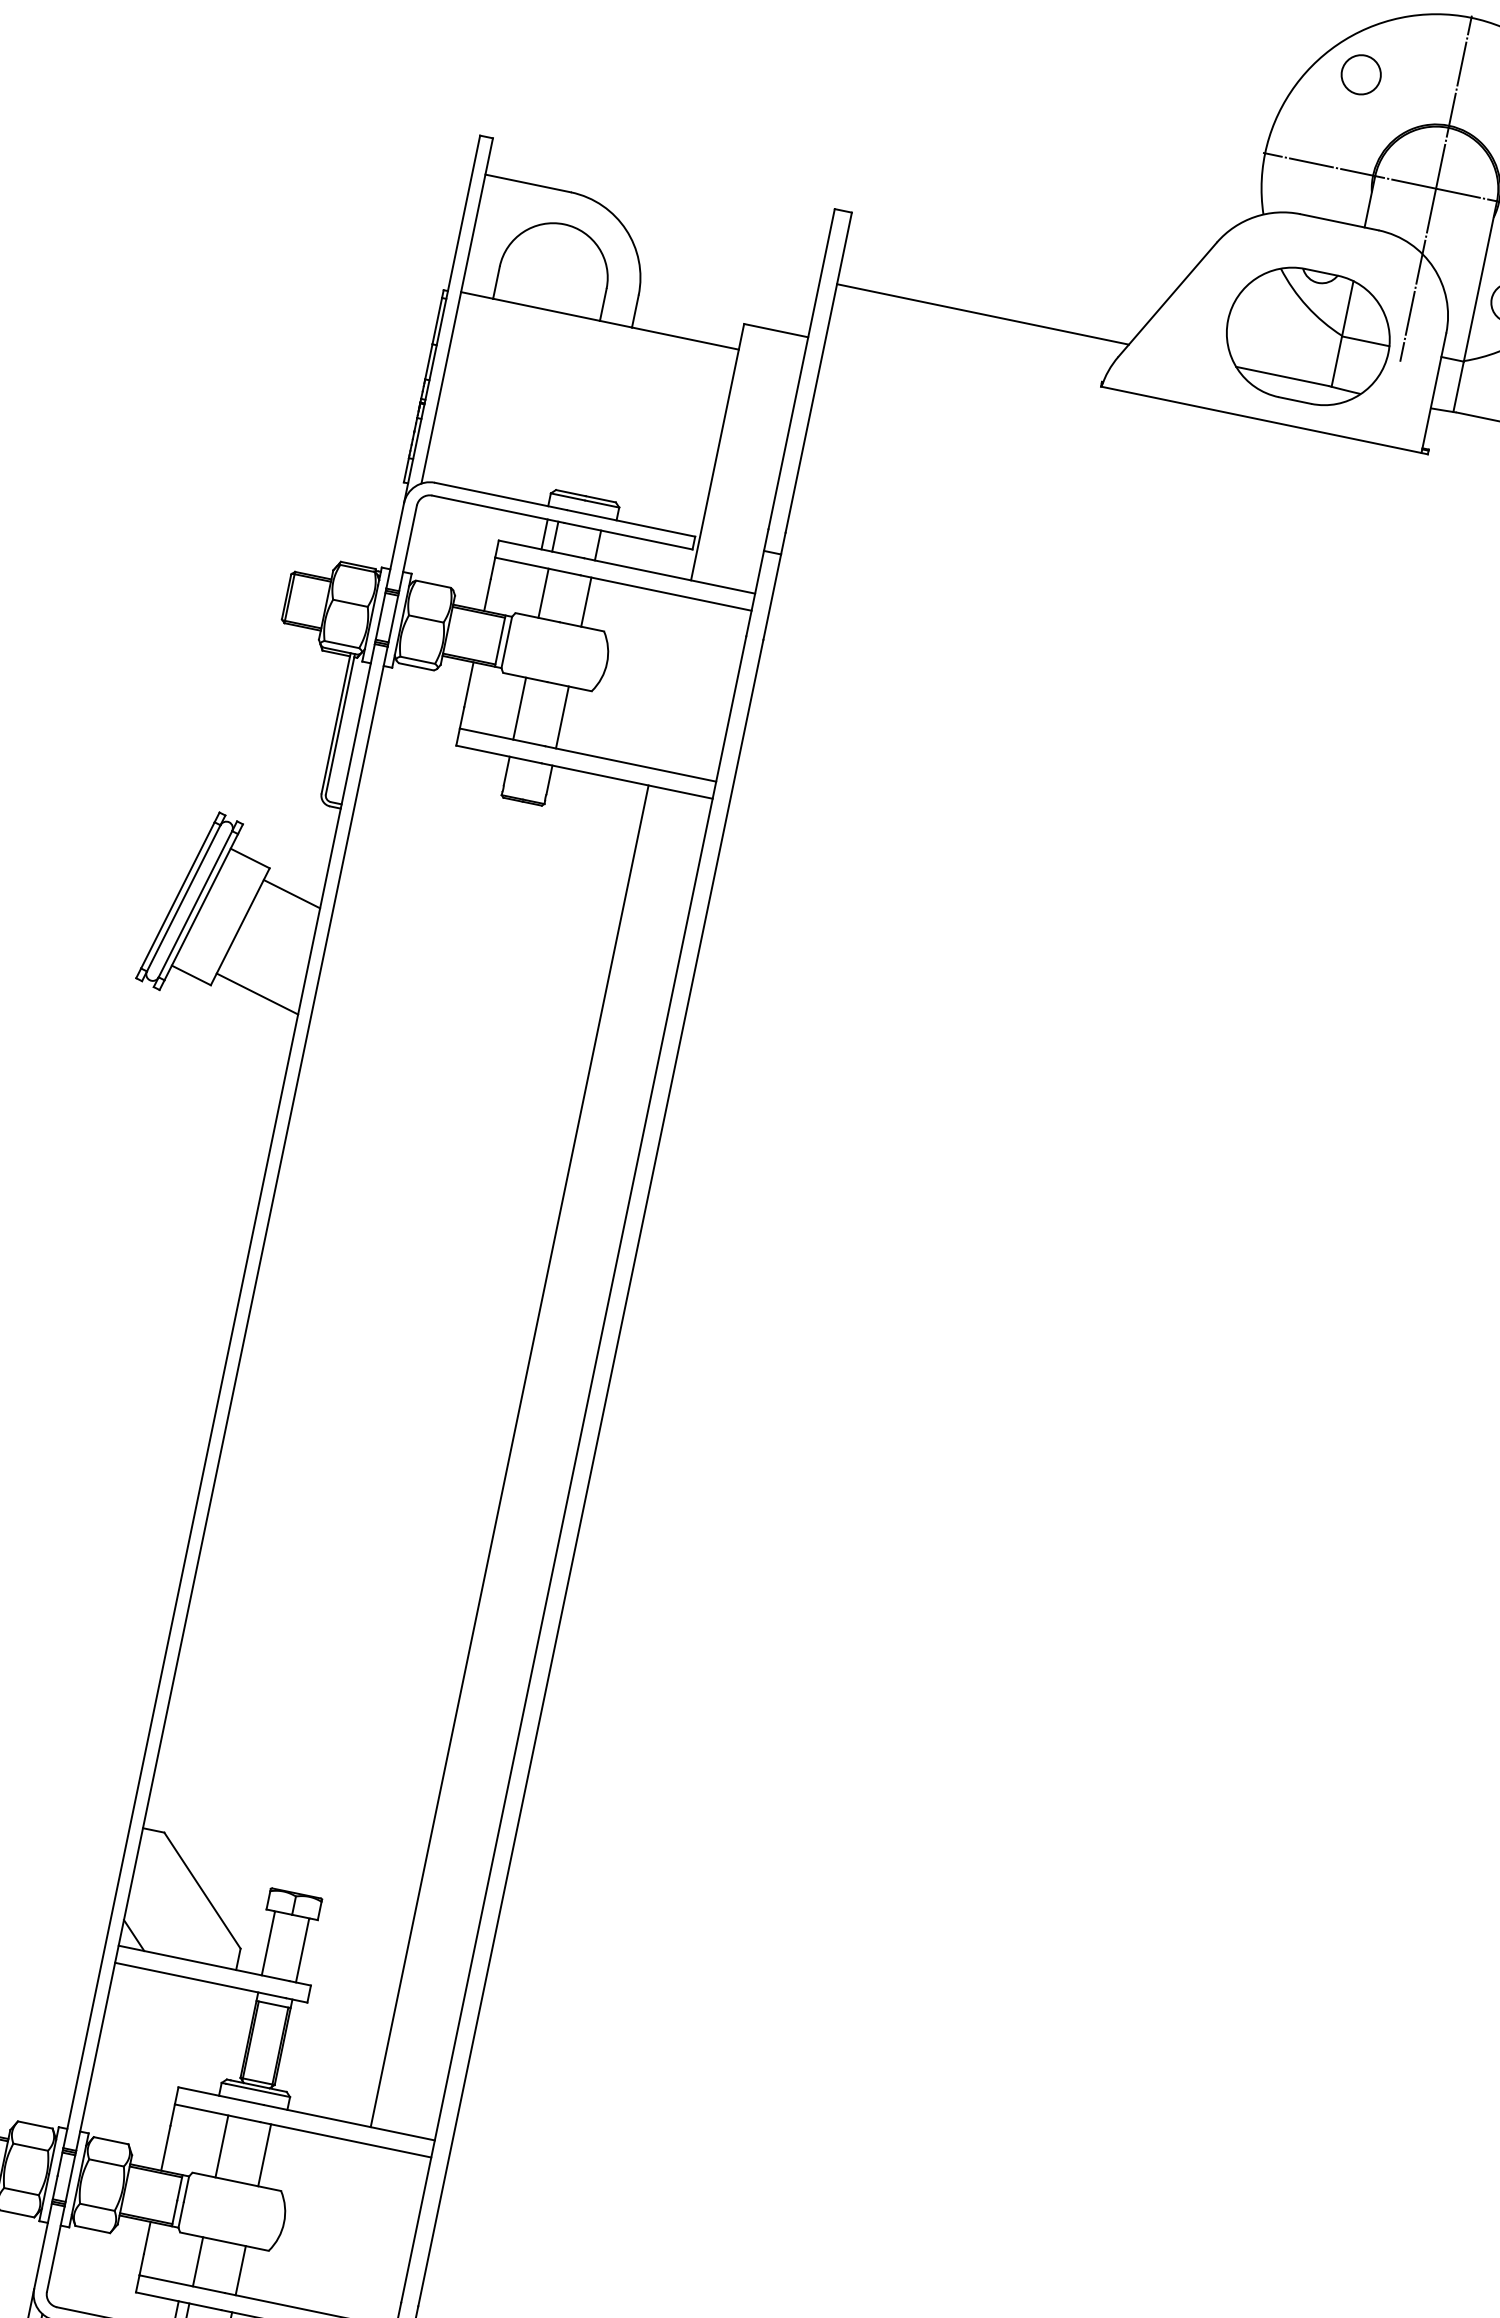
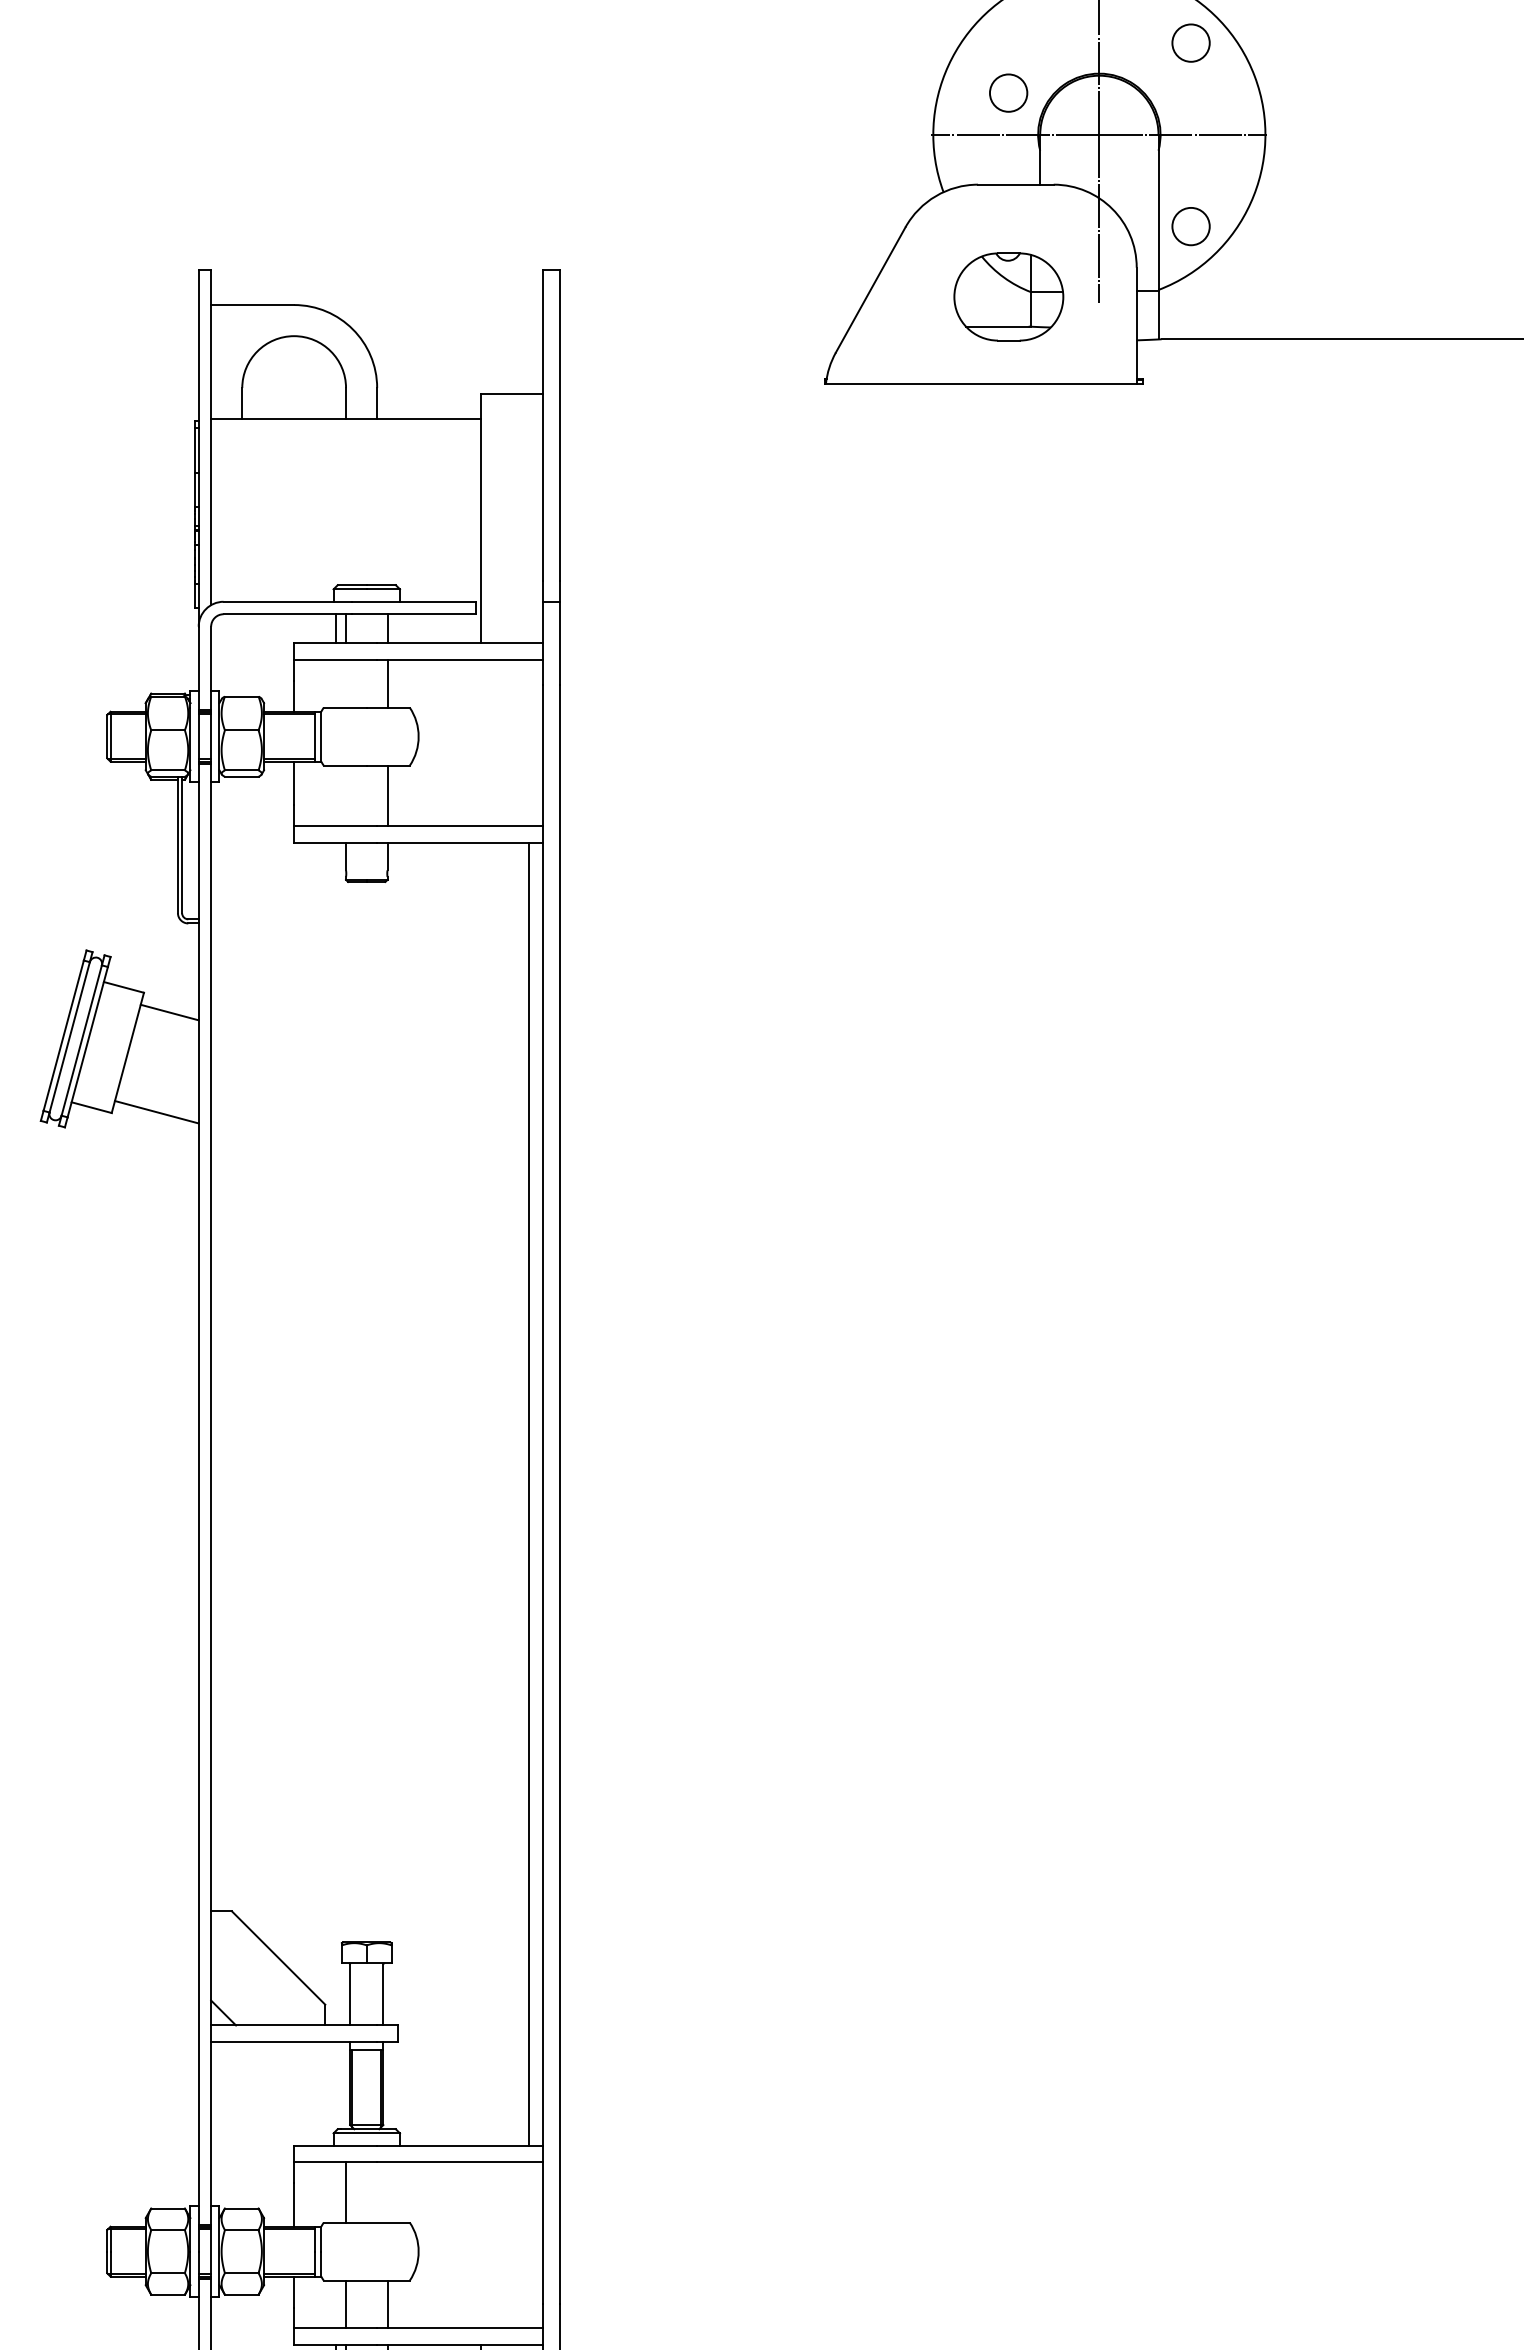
circle: (1361, 74) -> (1008, 92), moved
line: (982, 314) -> (701, 339), removed
part: (1308, 335) -> (1008, 296), size x0.7
line: (544, 593) -> (346, 683), removed
line: (520, 708) -> (346, 795), removed
line: (509, 1455) -> (528, 1493), moved
line: (264, 2155) -> (387, 2192), removed

